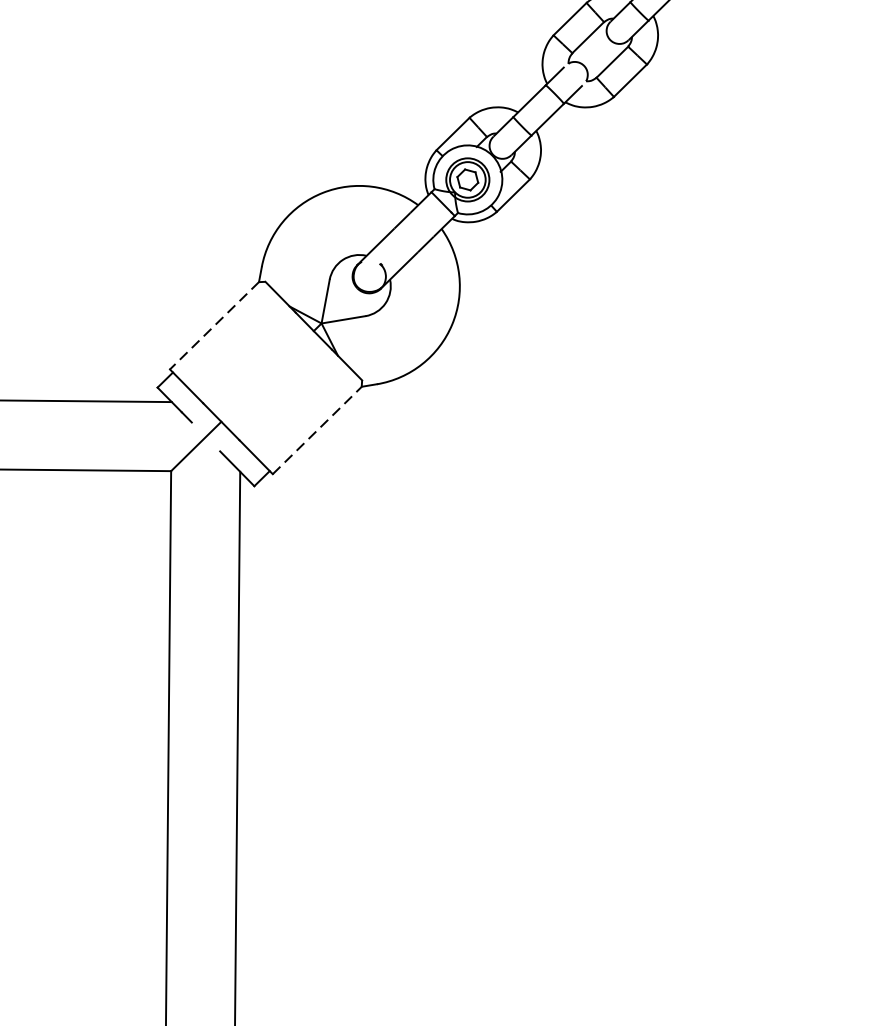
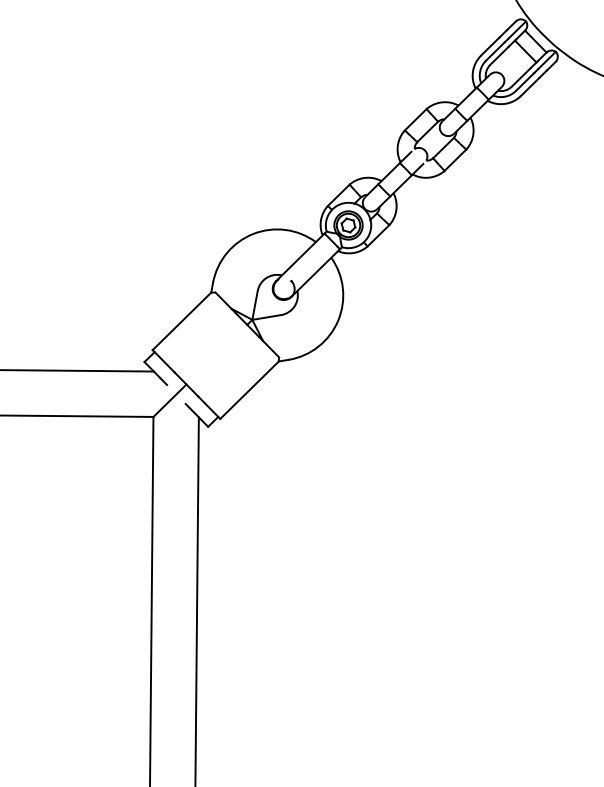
line: (213, 325) -> (181, 321), dashed -> solid
line: (317, 429) -> (249, 389), dashed -> solid

